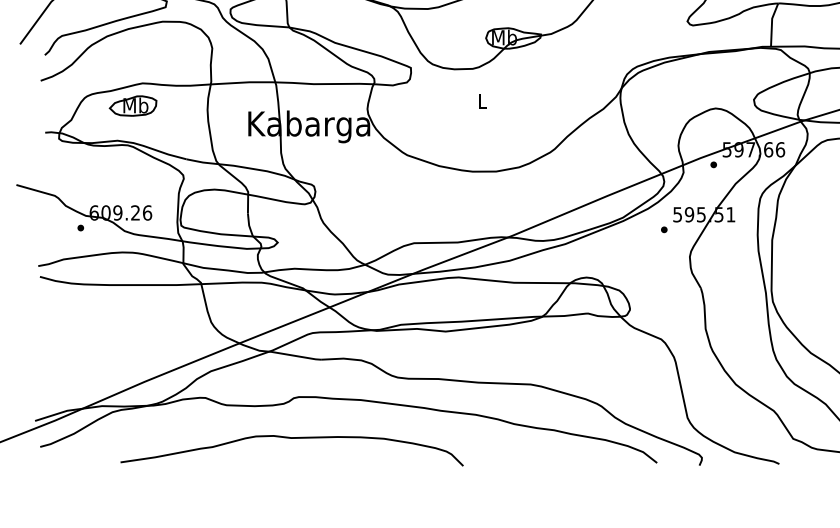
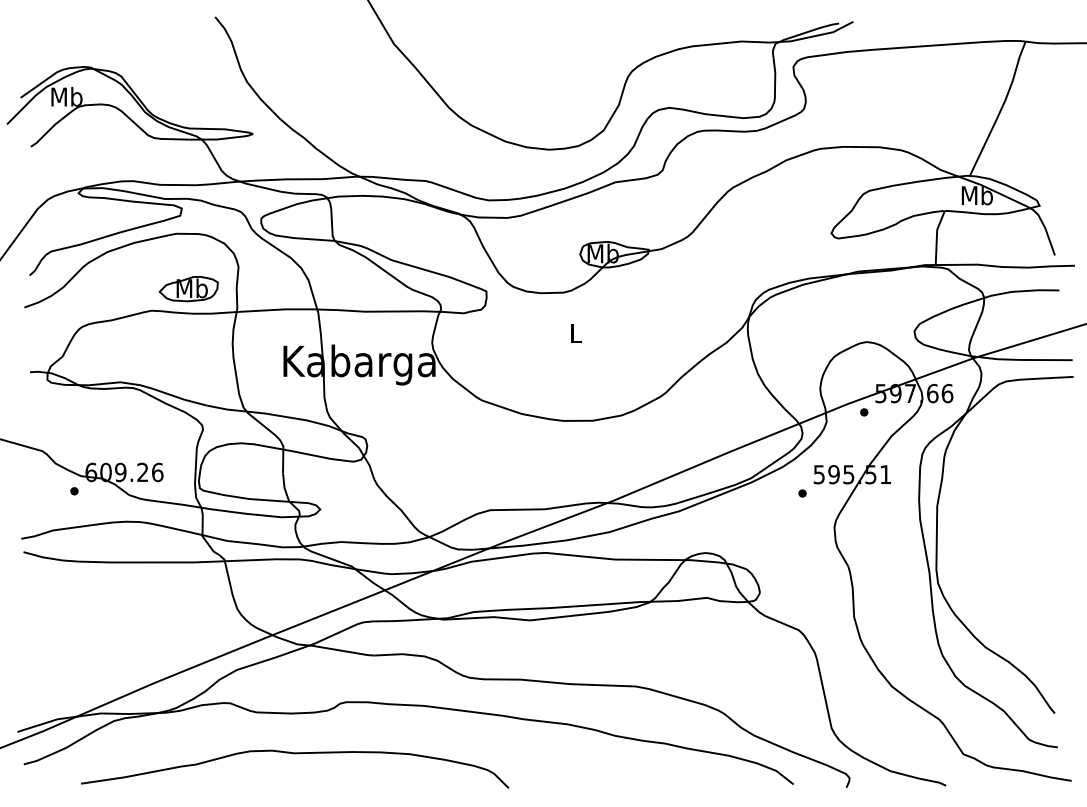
part: (132, 106) -> (188, 289), moved
curve: (292, 439) -> (295, 754), moved

